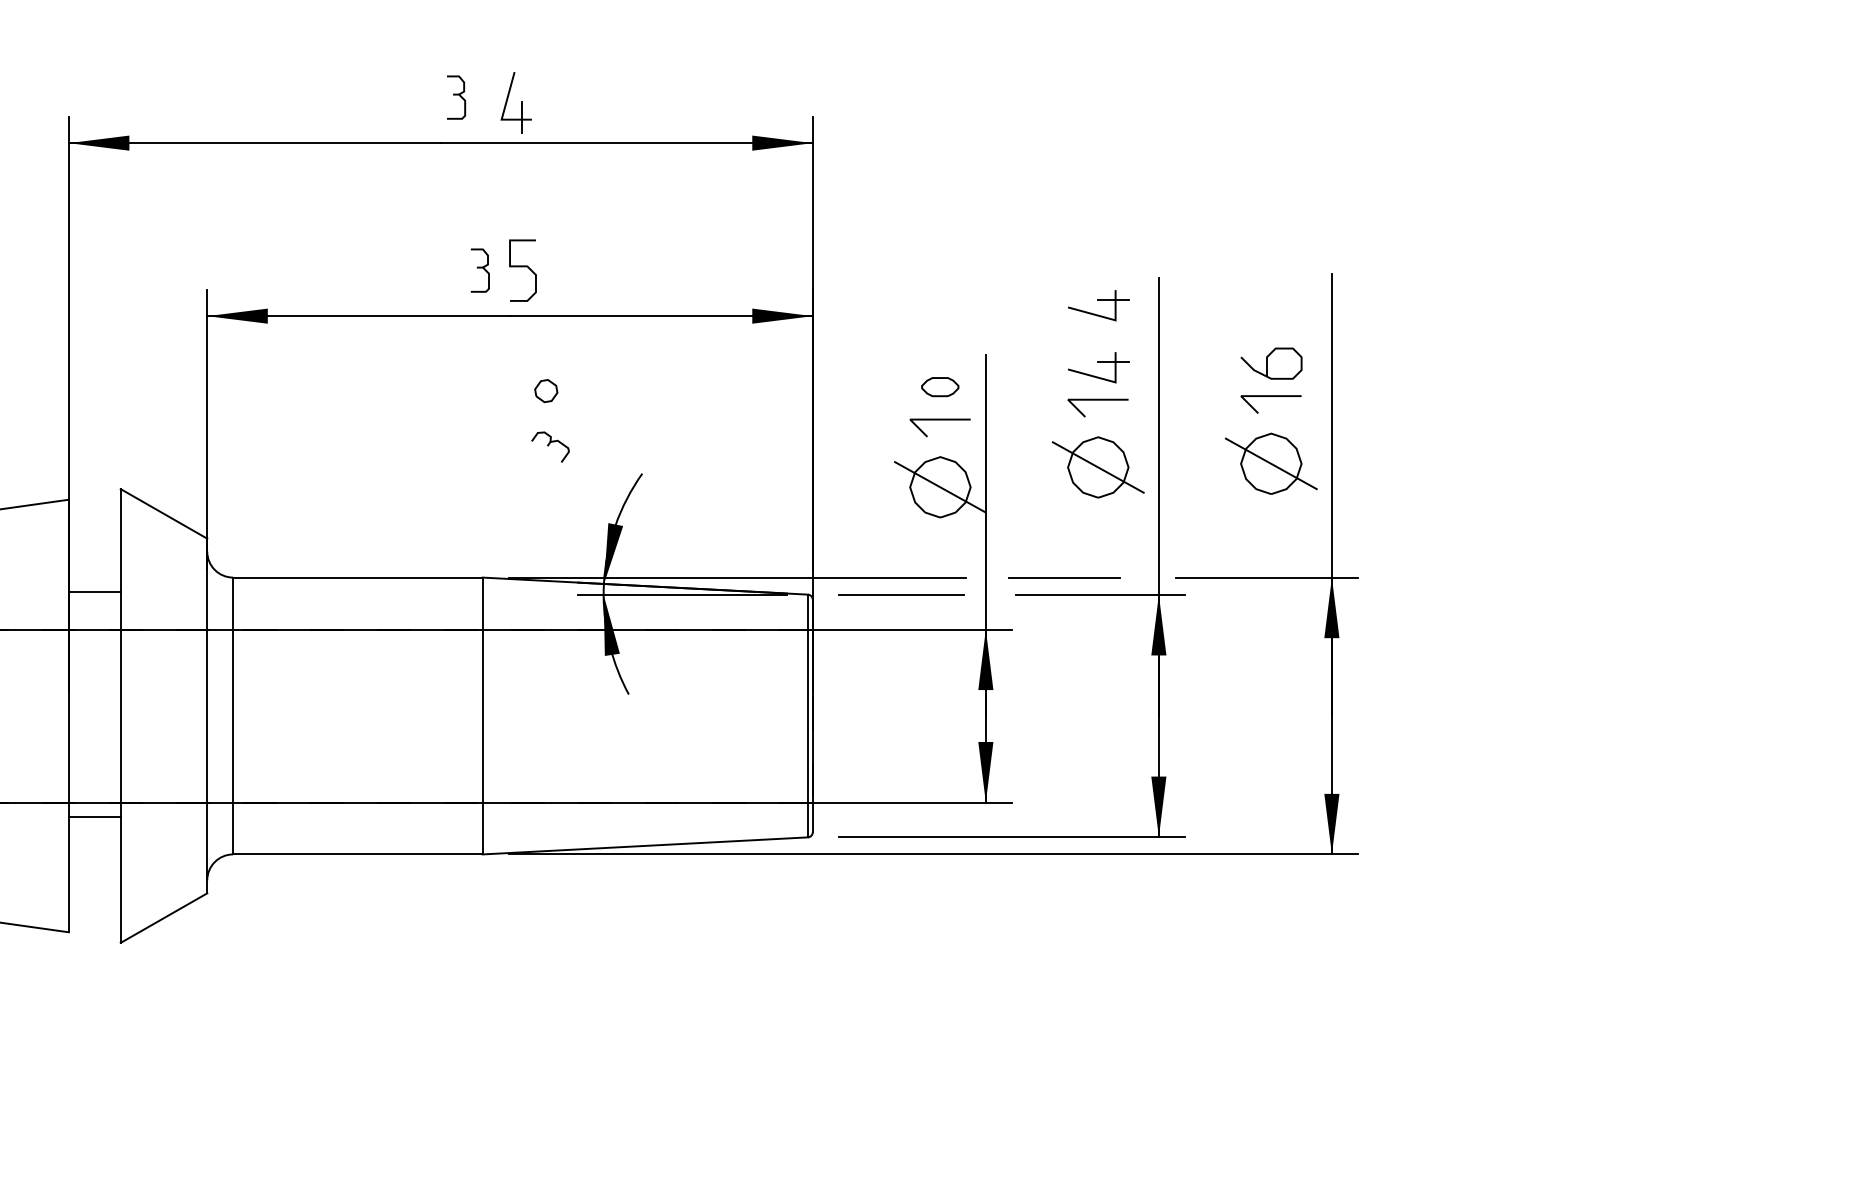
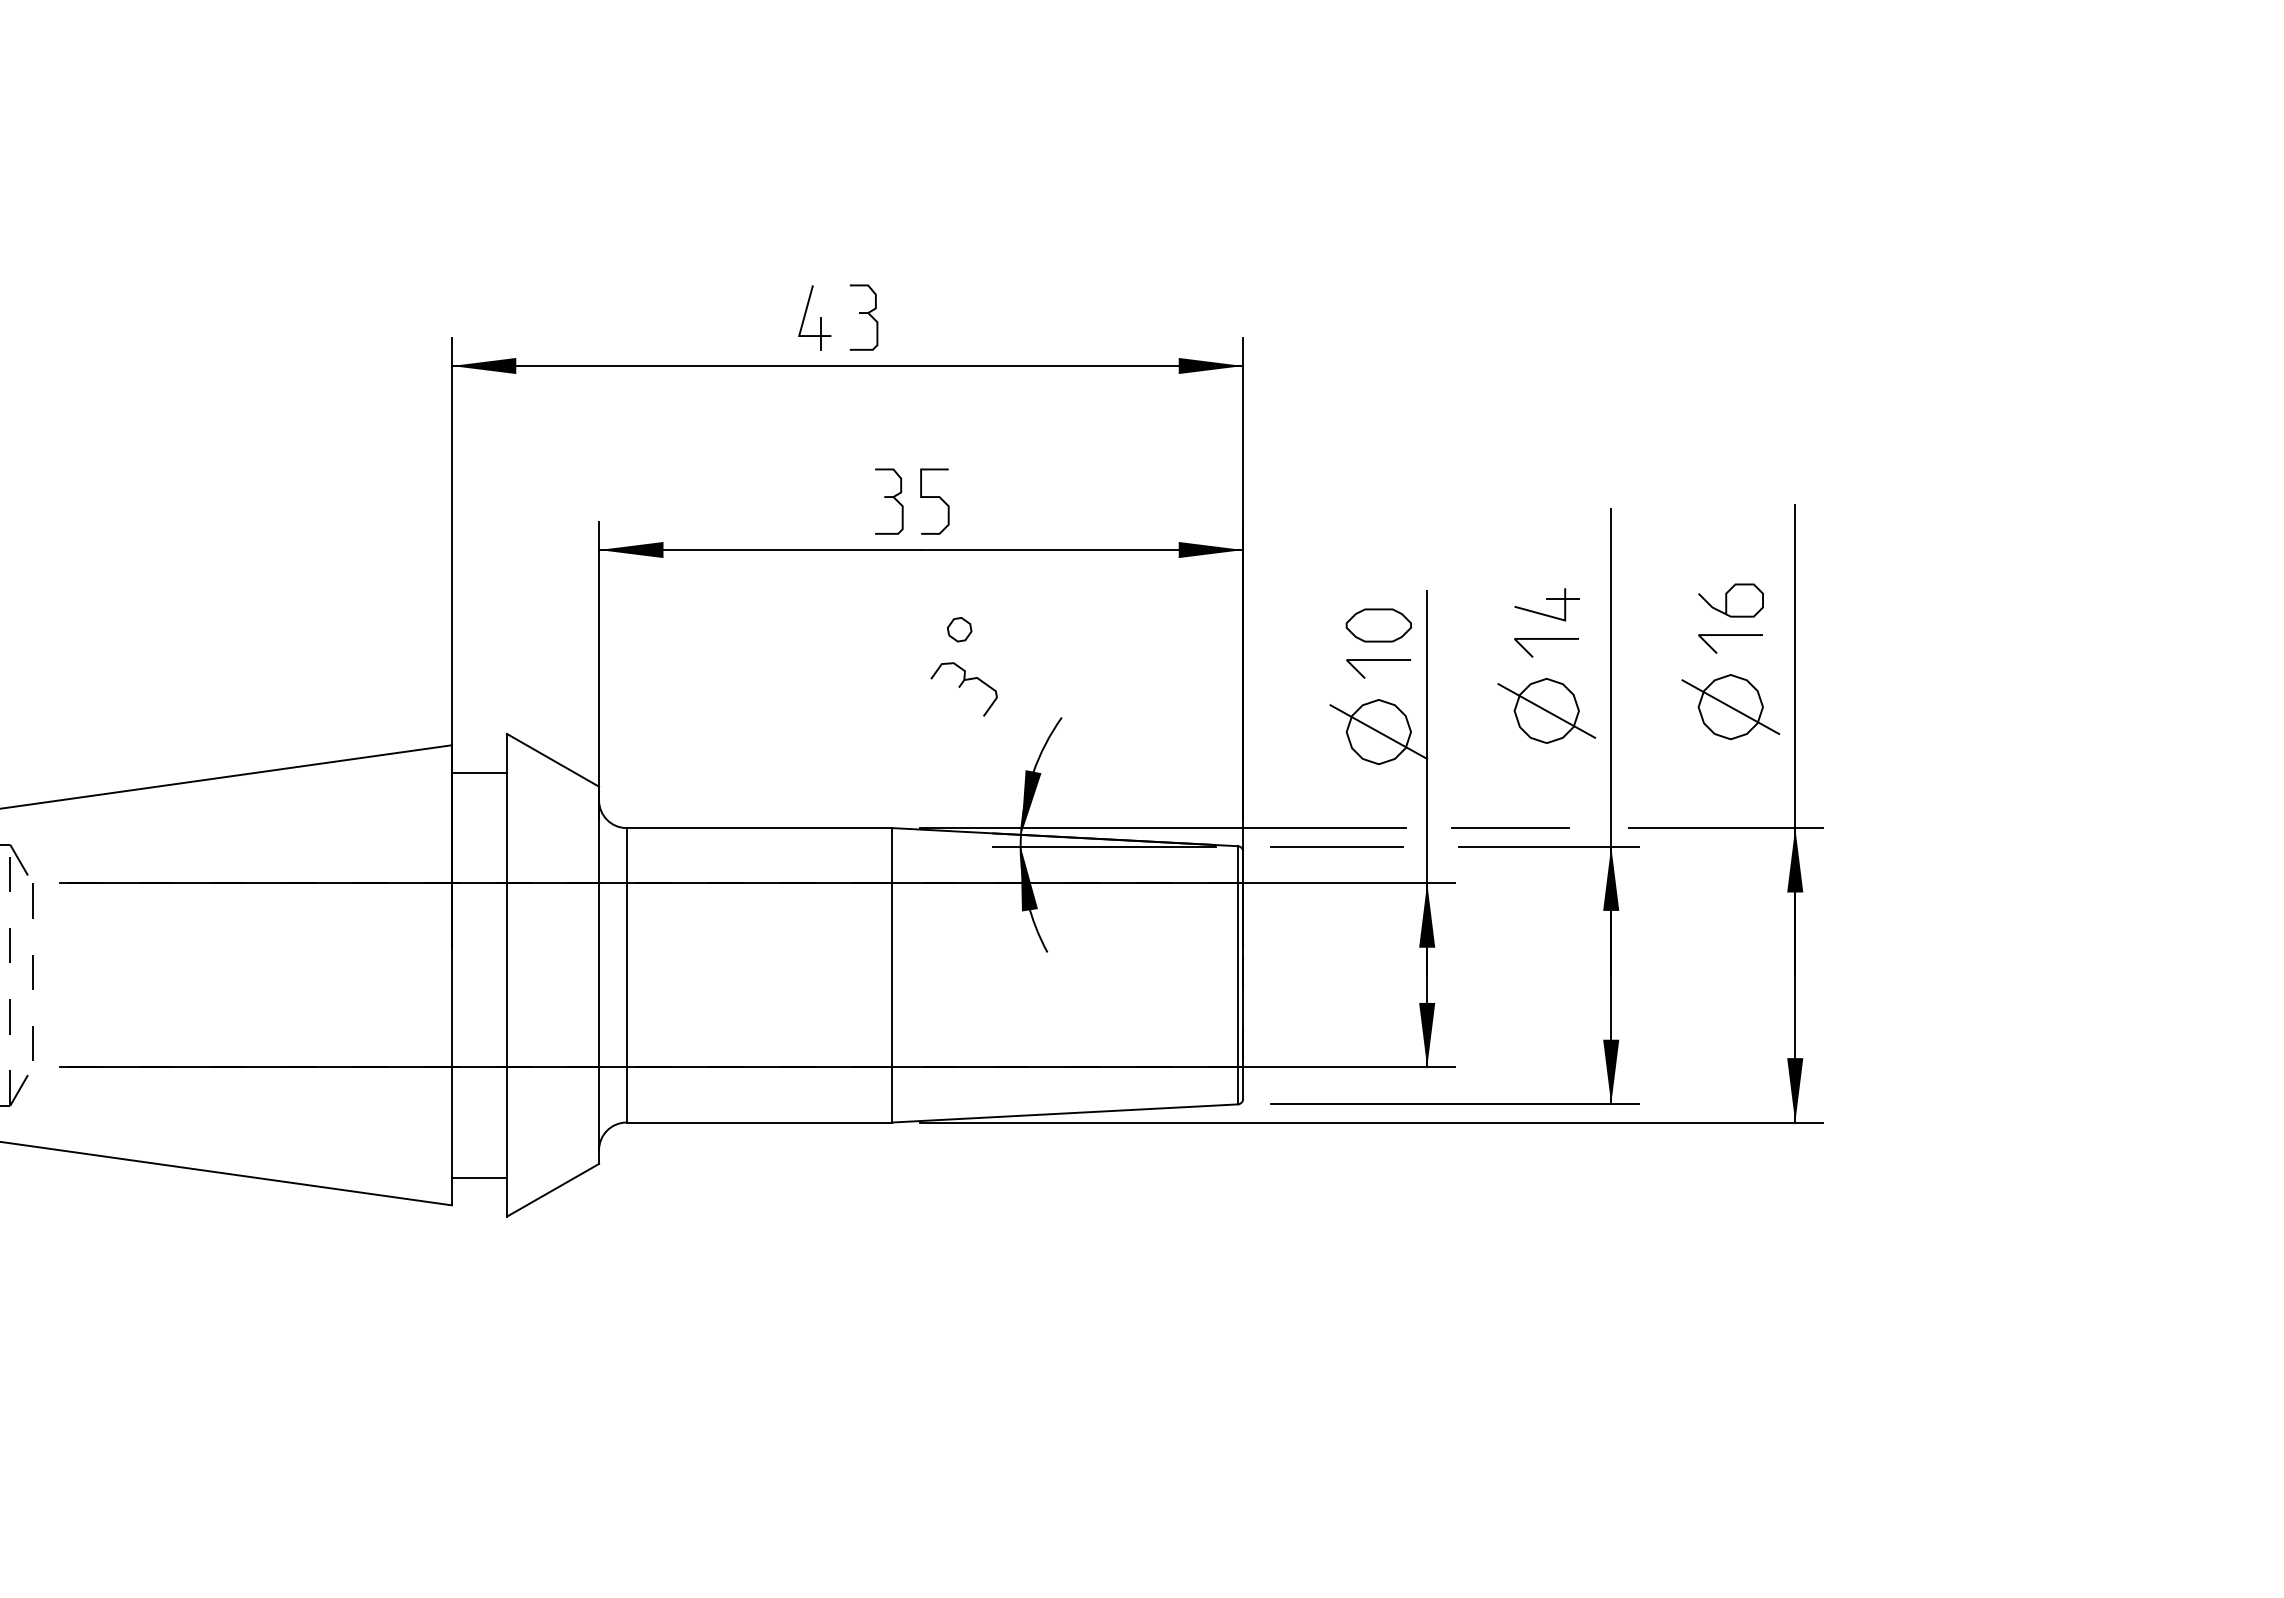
part: (455, 97) -> (863, 317), size x1.43
part: (516, 102) -> (814, 317), moved
part: (480, 270) -> (889, 501), size x1.43
part: (1098, 305) -> (1546, 538), removed
part: (940, 387) -> (1378, 625), size x1.67
part: (549, 447) -> (963, 689), size x1.67
line: (94, 592) -> (479, 772), moved
line: (94, 816) -> (479, 1177), moved

